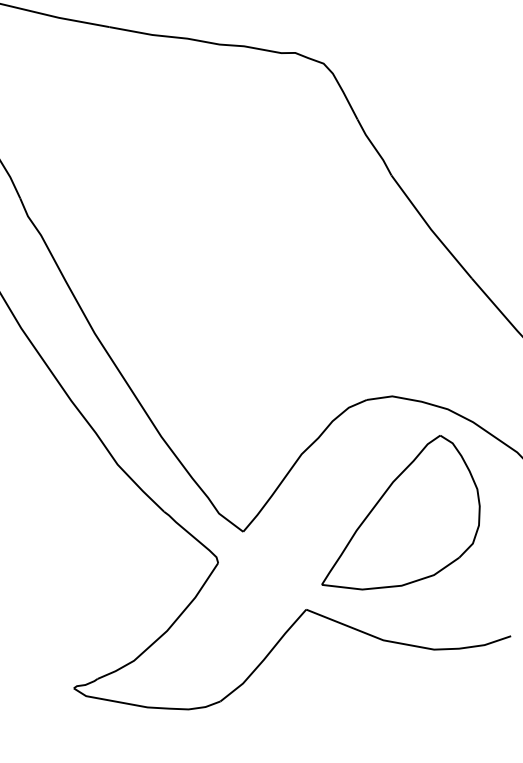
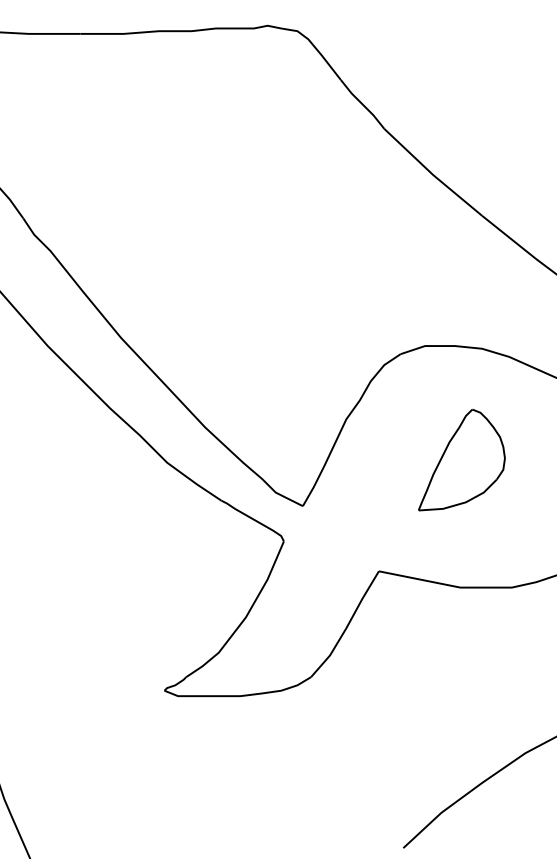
part: (407, 514) -> (461, 459), size x0.6

